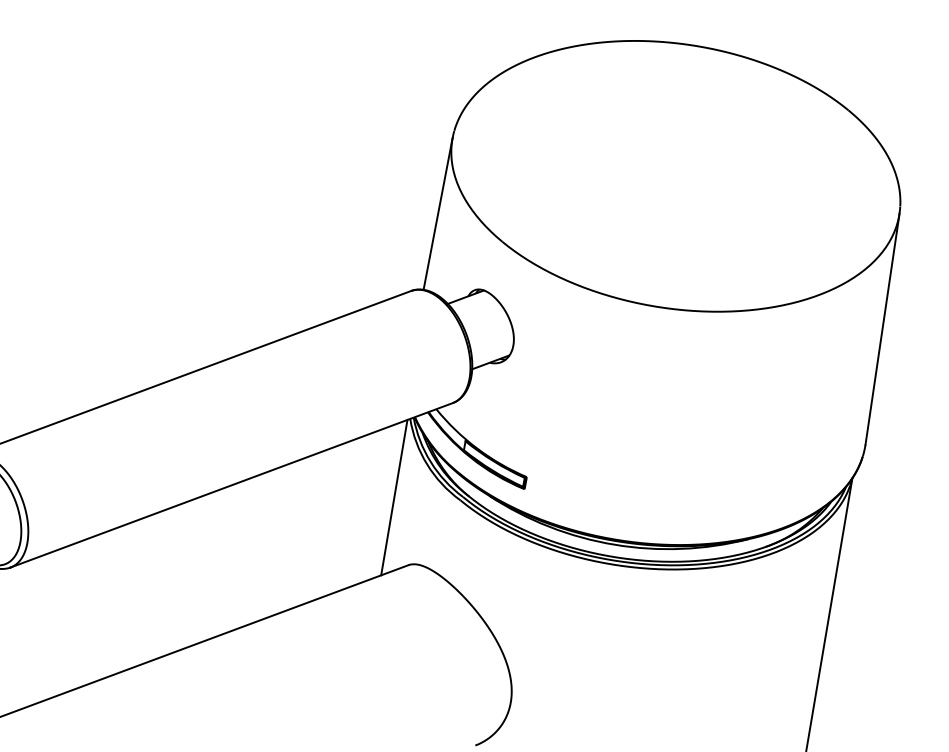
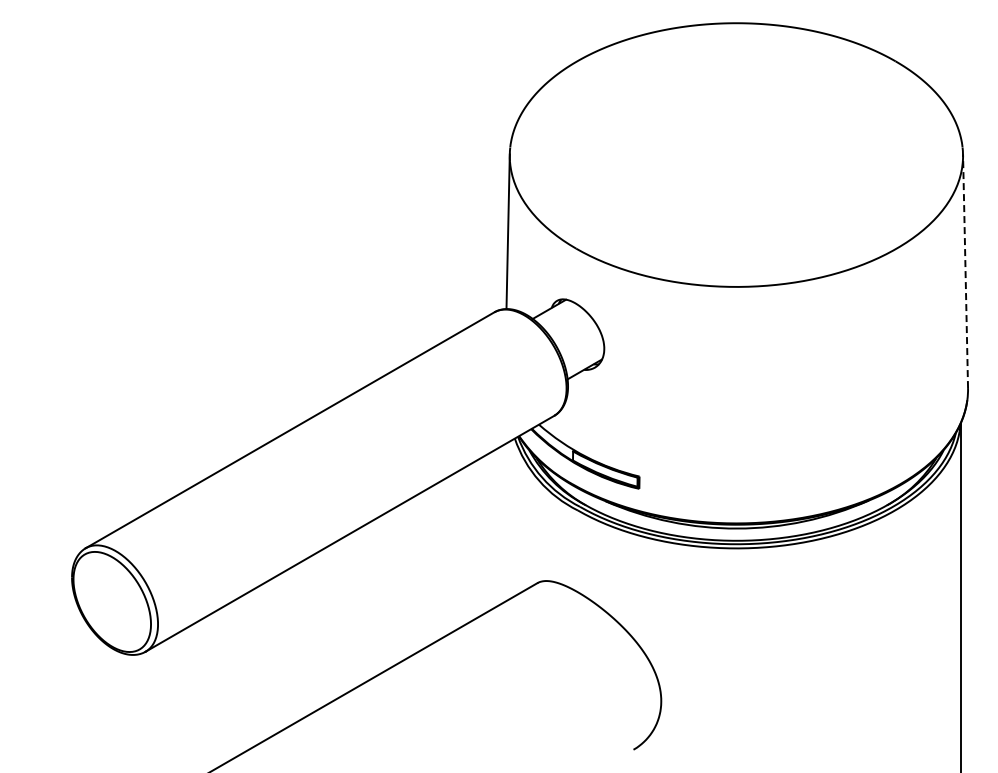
line: (882, 329) -> (965, 271), solid -> dashed
line: (394, 497) -> (512, 518), removed

